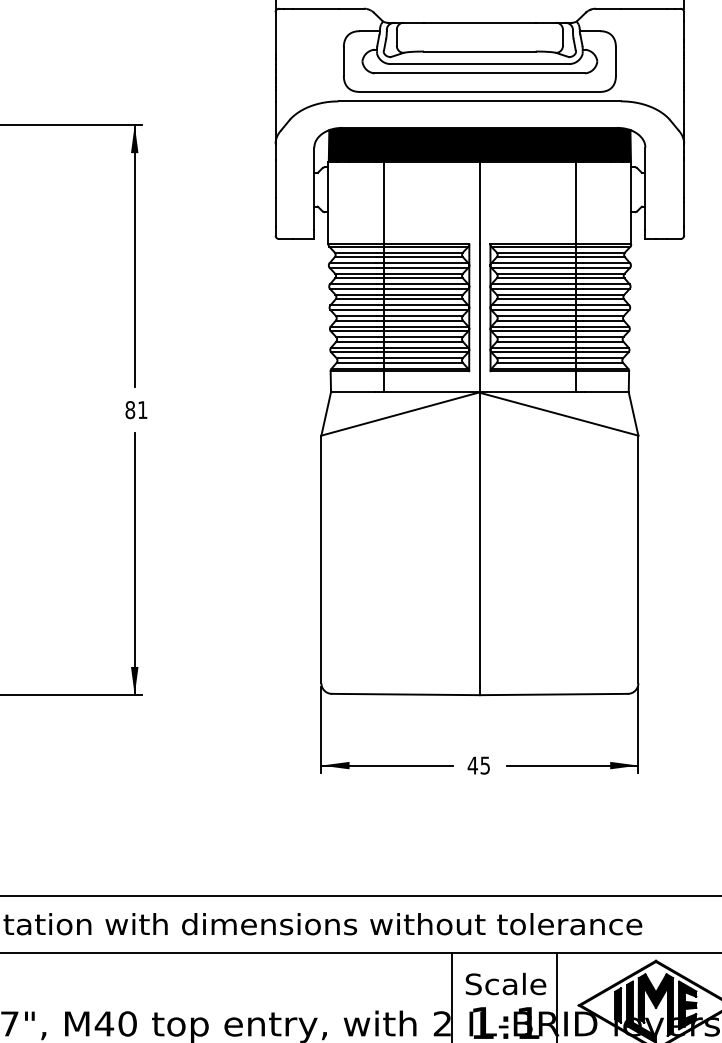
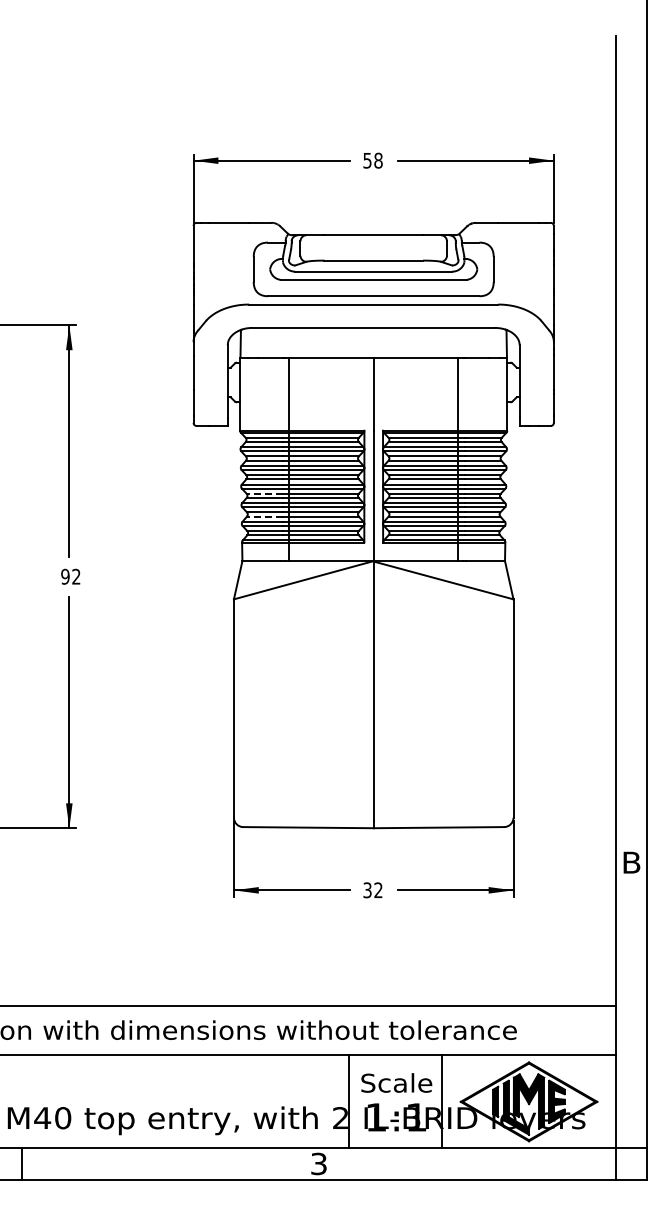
fill: (479, 144) -> (373, 342), removed
line: (356, 315) -> (264, 493), solid -> dashed
line: (356, 341) -> (264, 516), solid -> dashed
text: (136, 409) -> (70, 576), 81 -> 92
text: (478, 765) -> (372, 890), 45 -> 32

